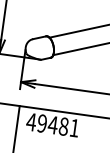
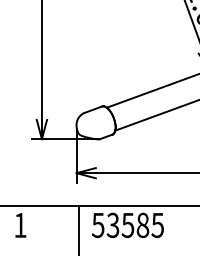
text: (52, 125) -> (127, 225), 49481 -> 53585

